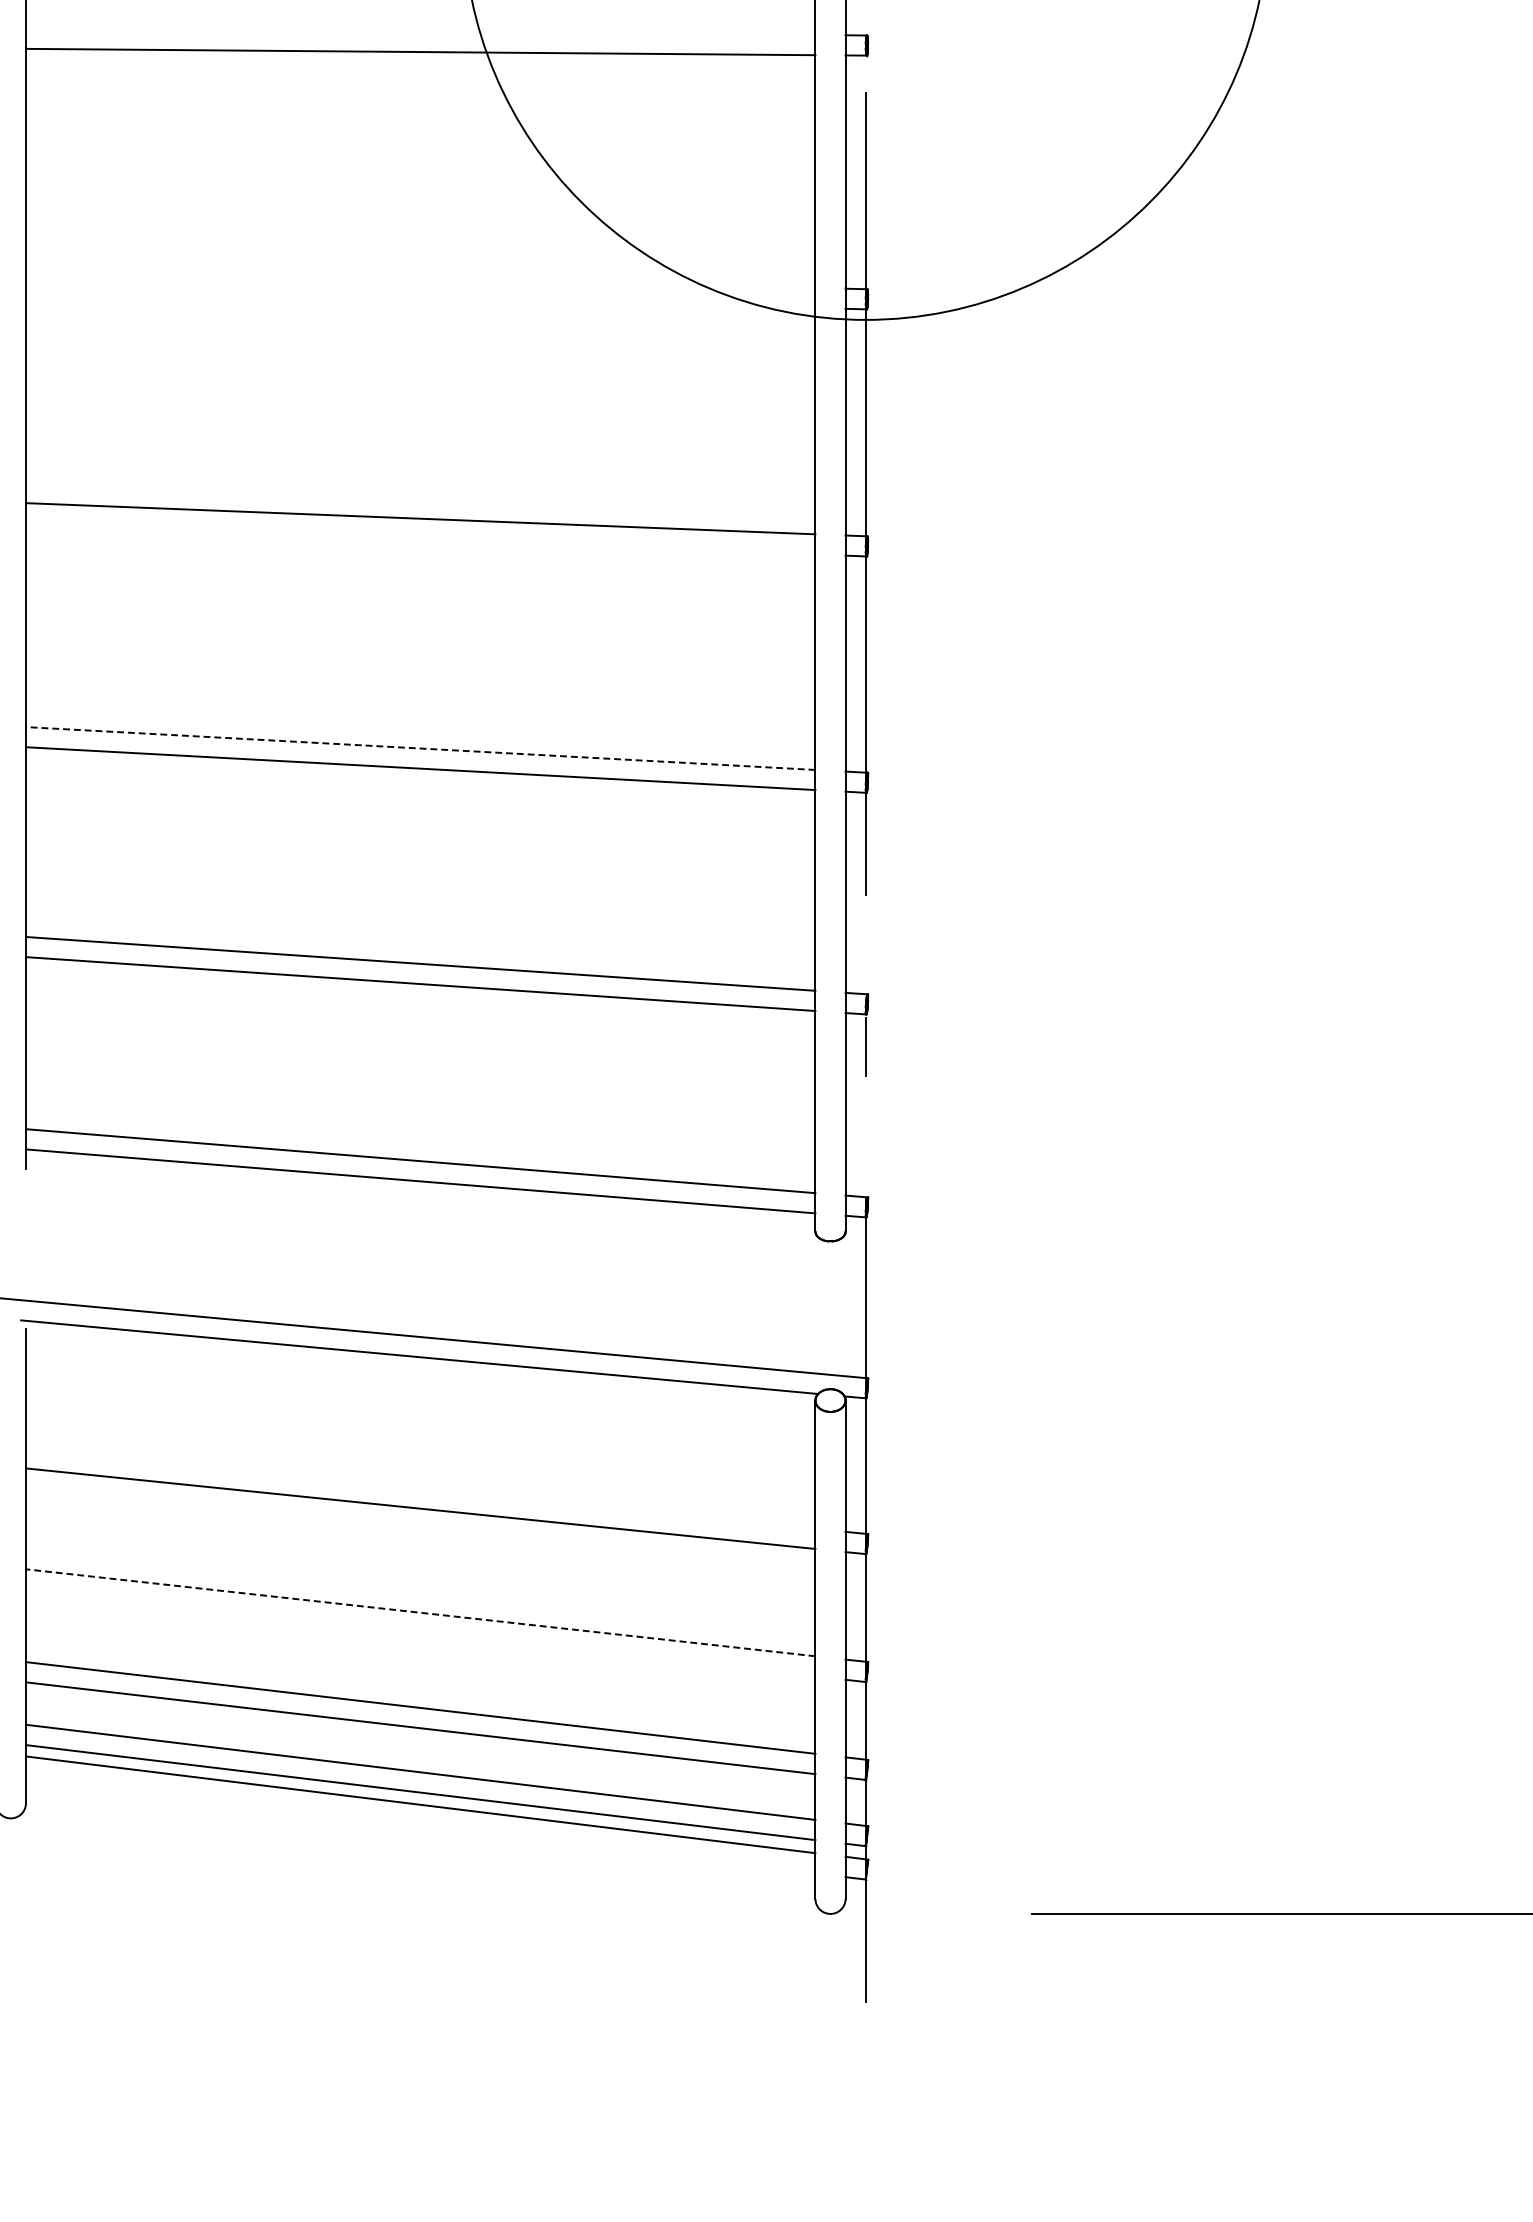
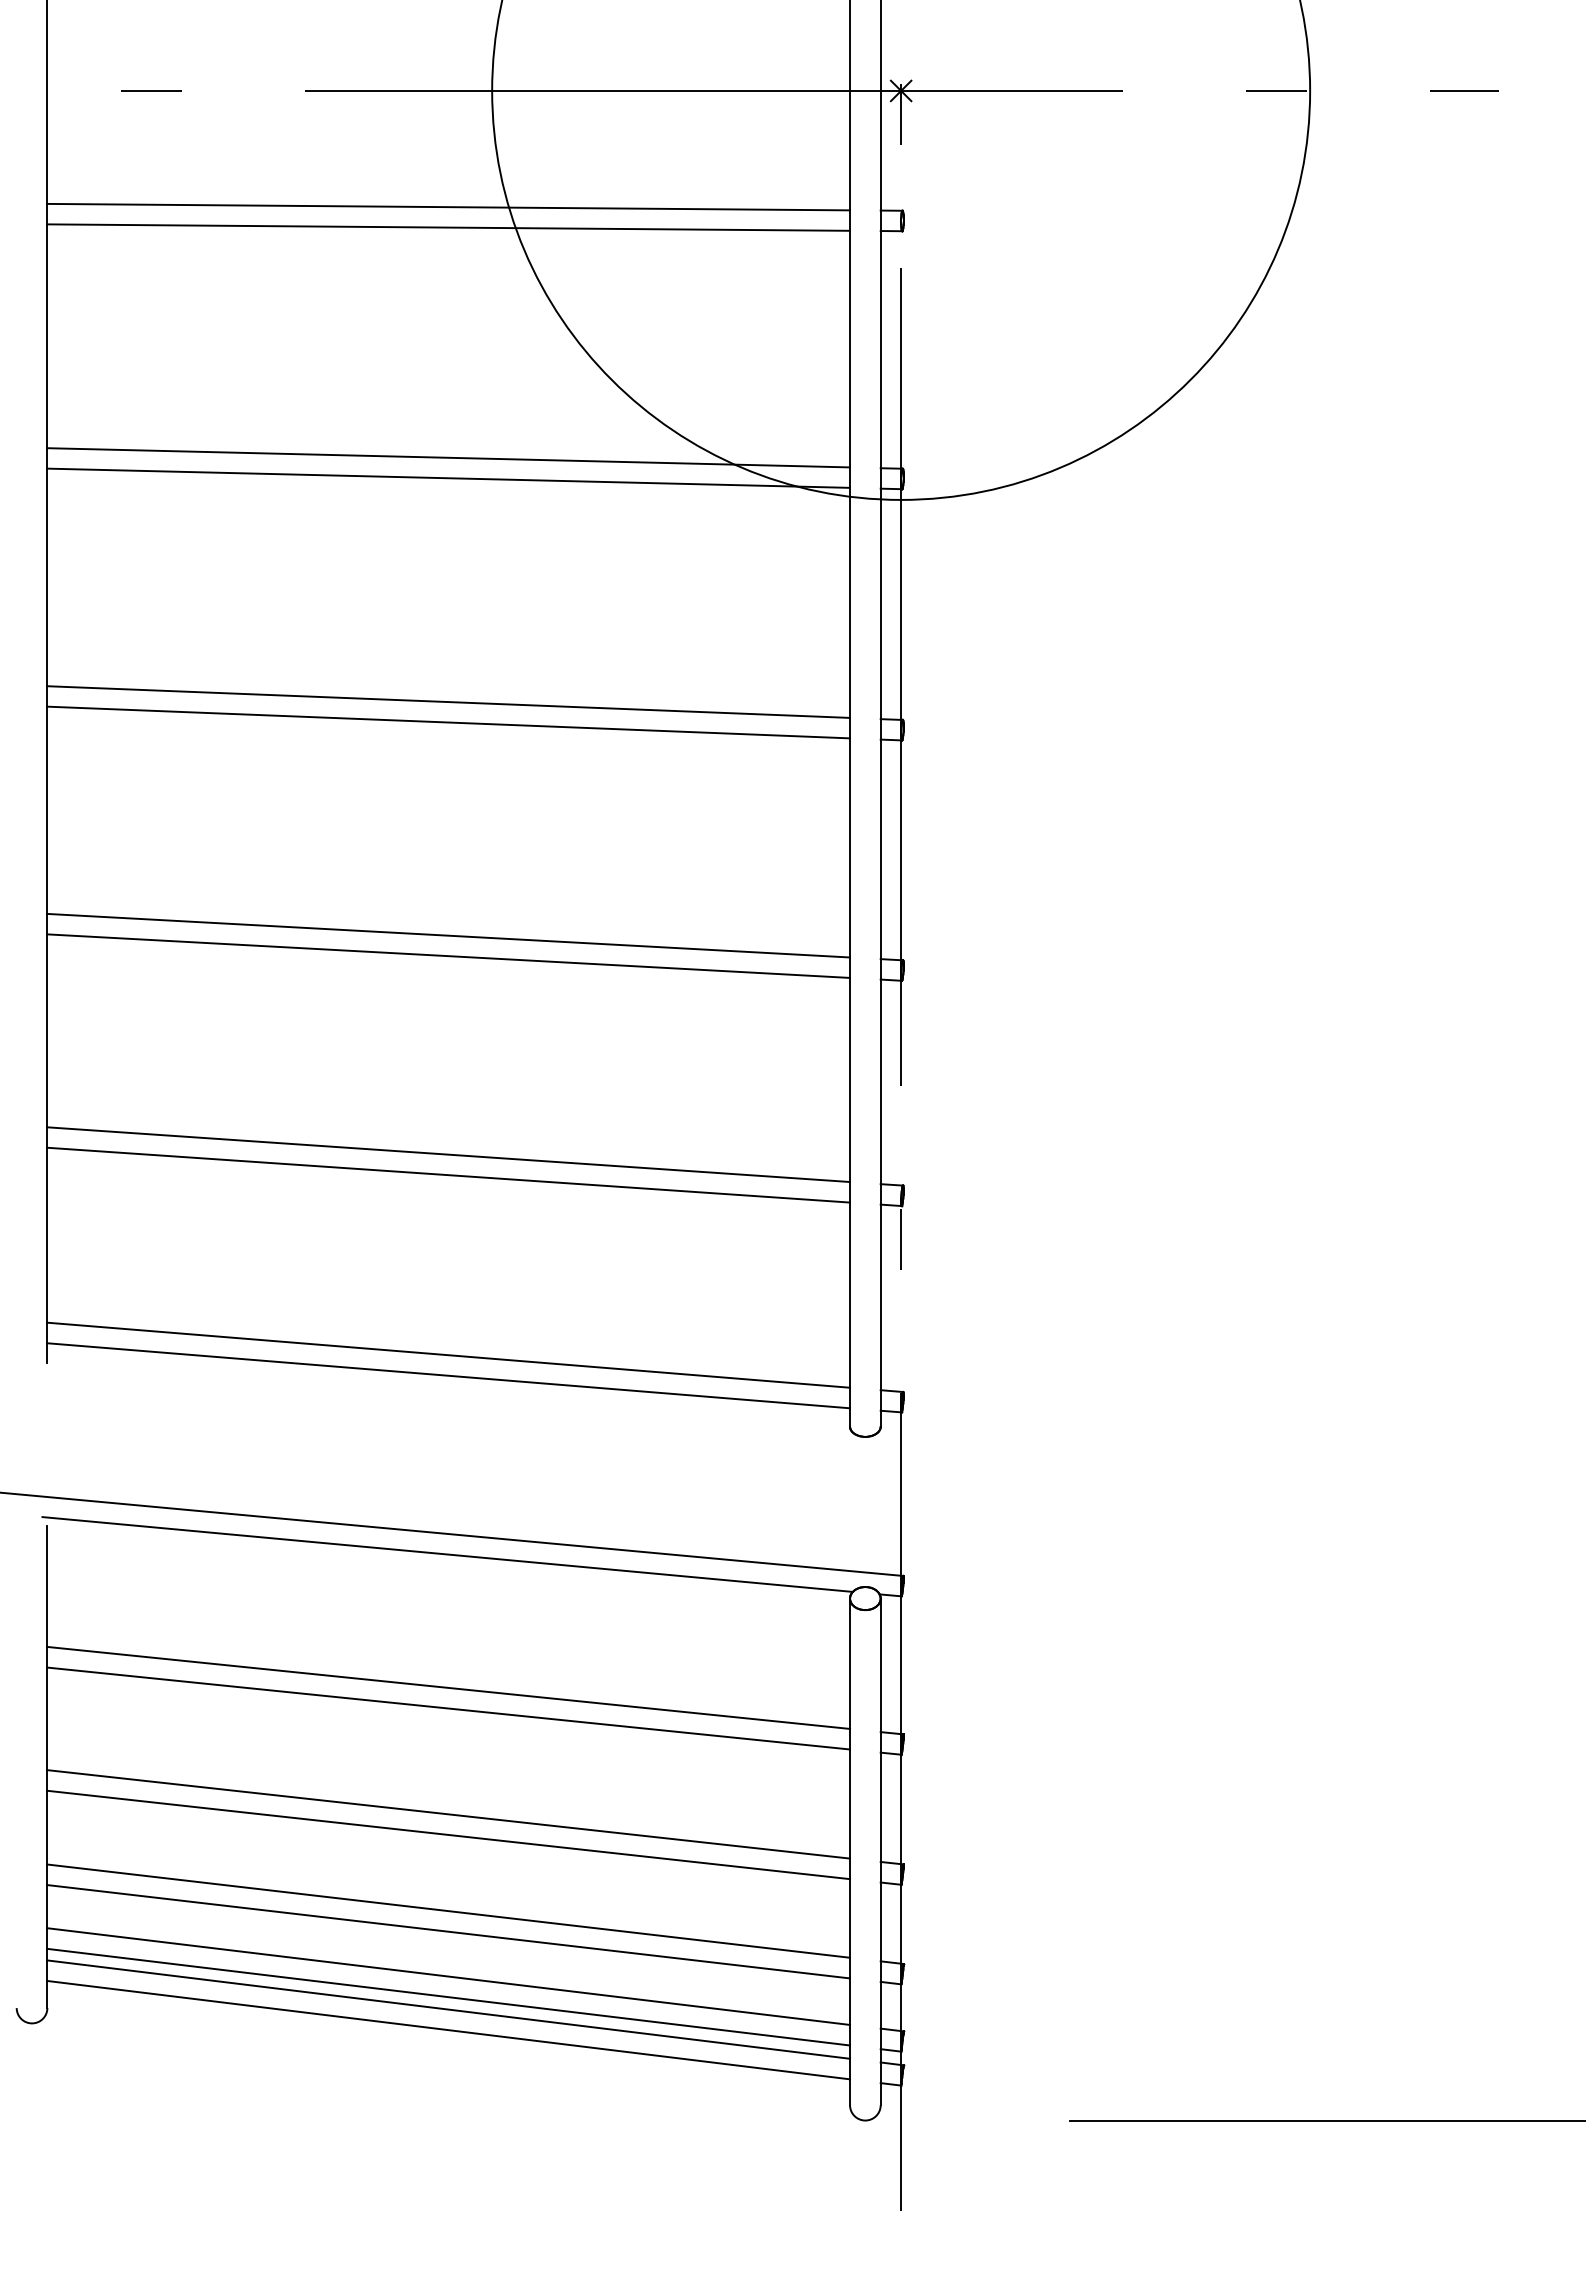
line: (420, 31) -> (448, 206), added
line: (420, 278) -> (448, 457), added
line: (420, 297) -> (448, 477), added
line: (420, 538) -> (448, 722), added
line: (420, 748) -> (448, 935), dashed -> solid
line: (420, 1488) -> (448, 1687), added
line: (420, 1612) -> (448, 1814), dashed -> solid
line: (420, 1632) -> (448, 1834), added
line: (420, 1824) -> (448, 2029), added

